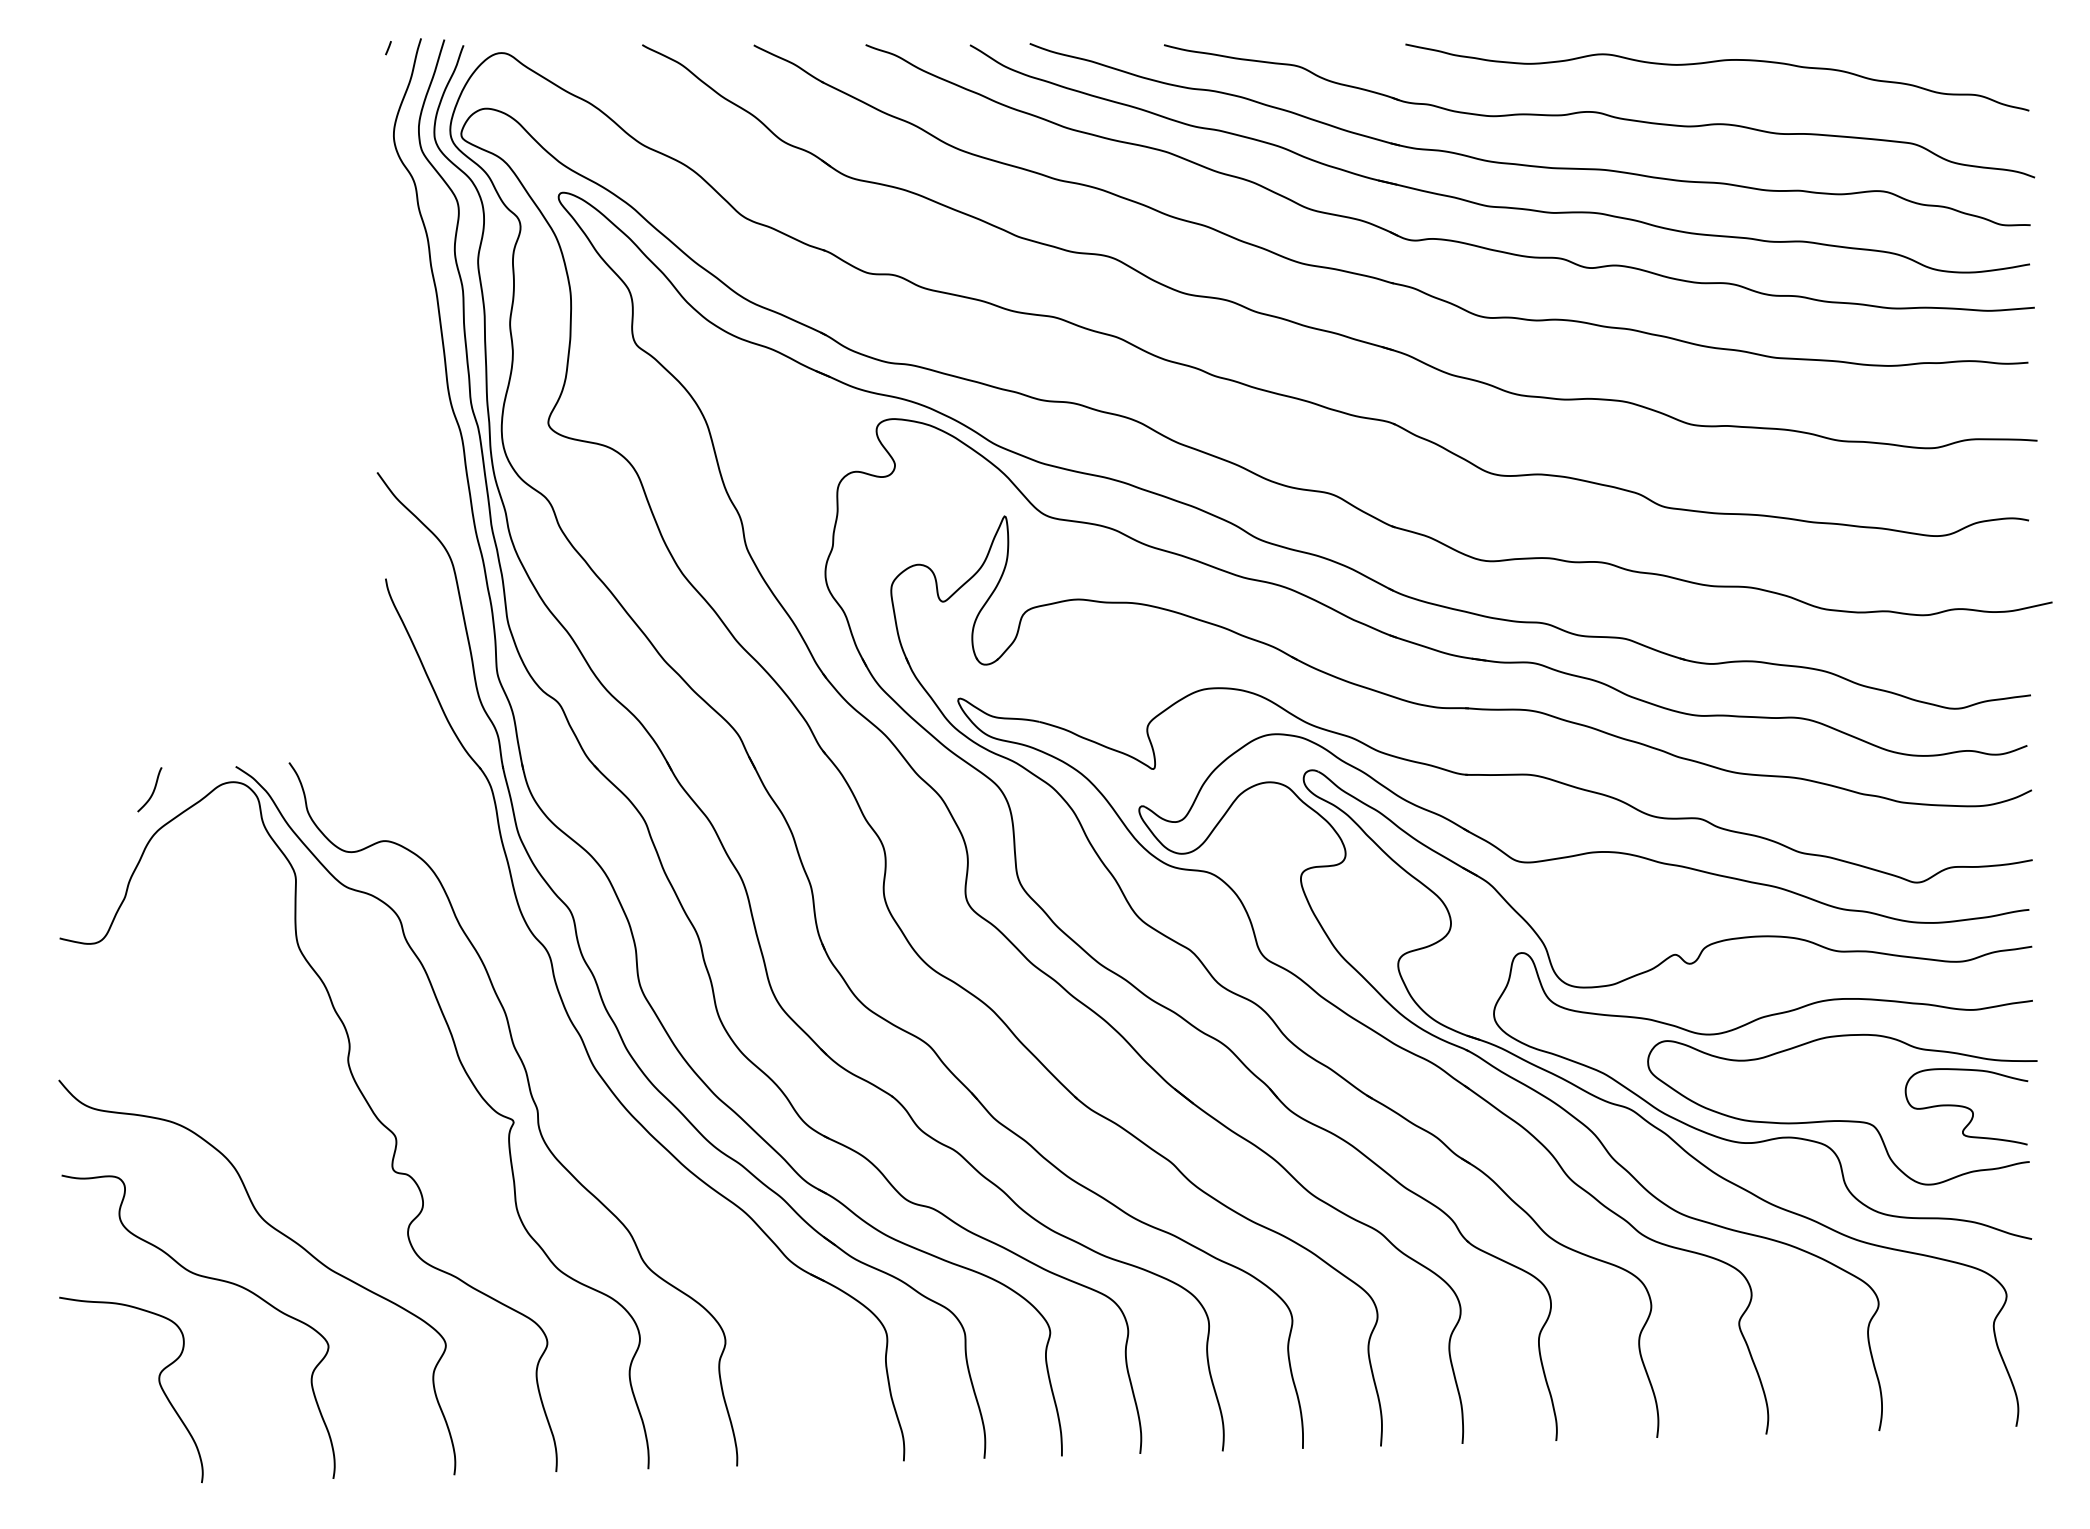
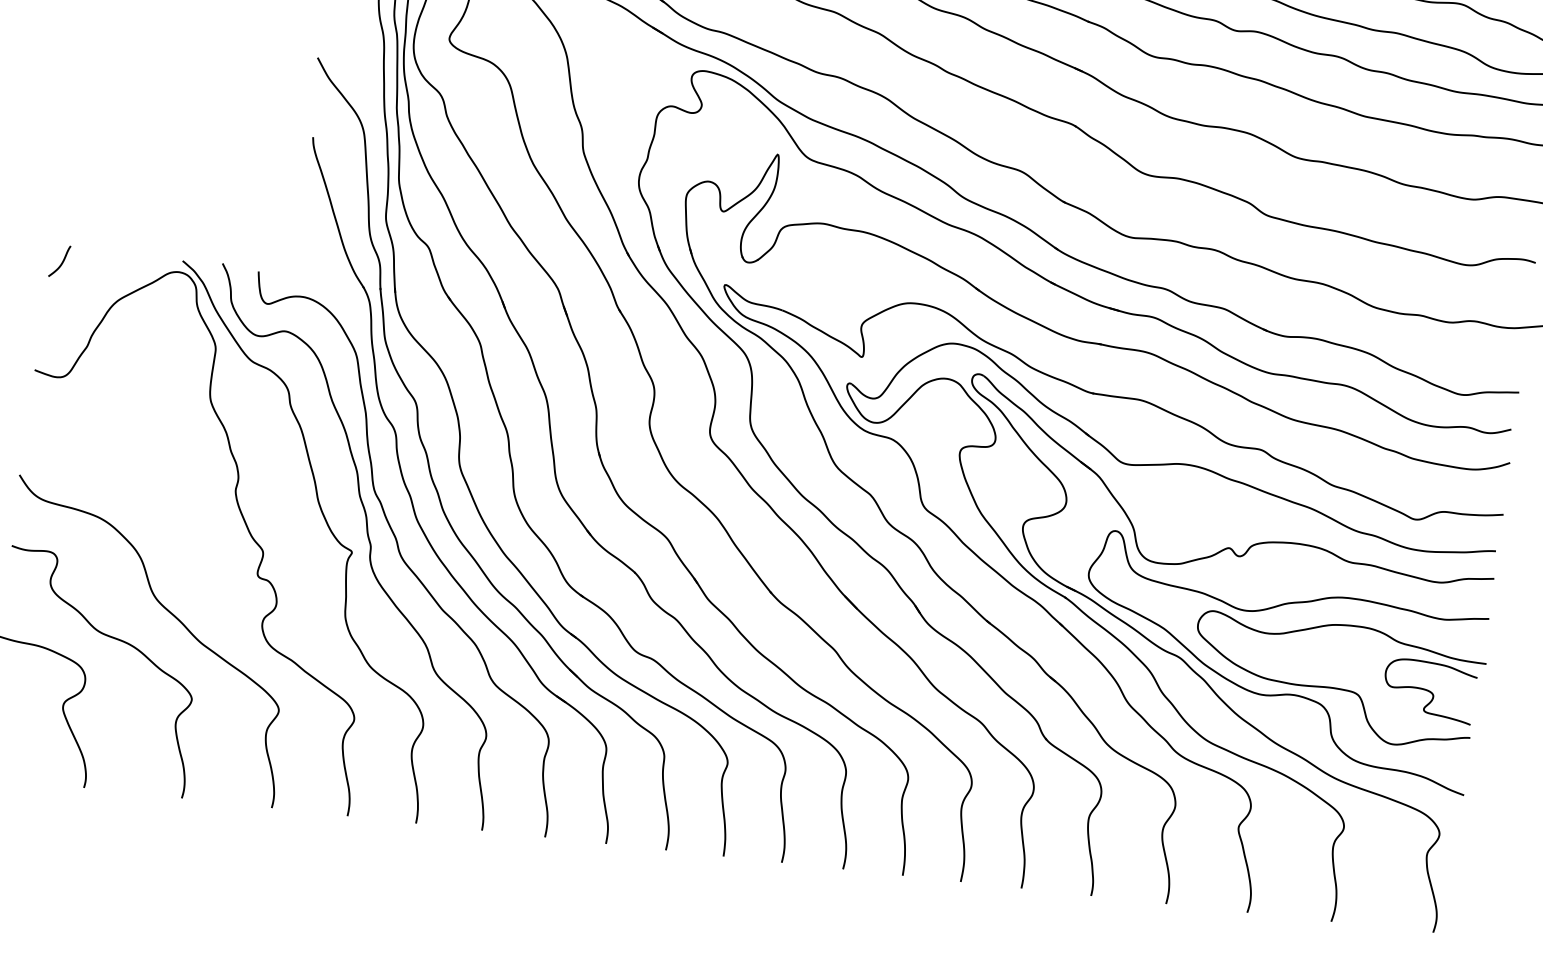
curve: (152, 791) -> (61, 262), moved
curve: (579, 1115) -> (401, 554), added

